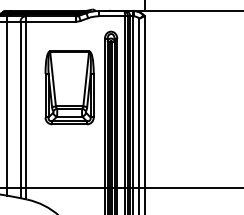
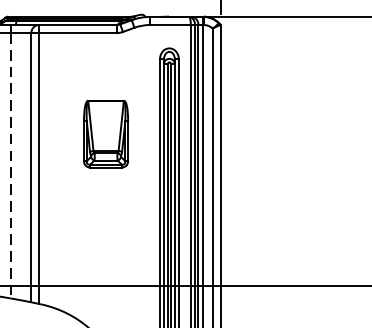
part: (69, 87) -> (105, 133), size x0.6
line: (6, 108) -> (9, 165), solid -> dashed

